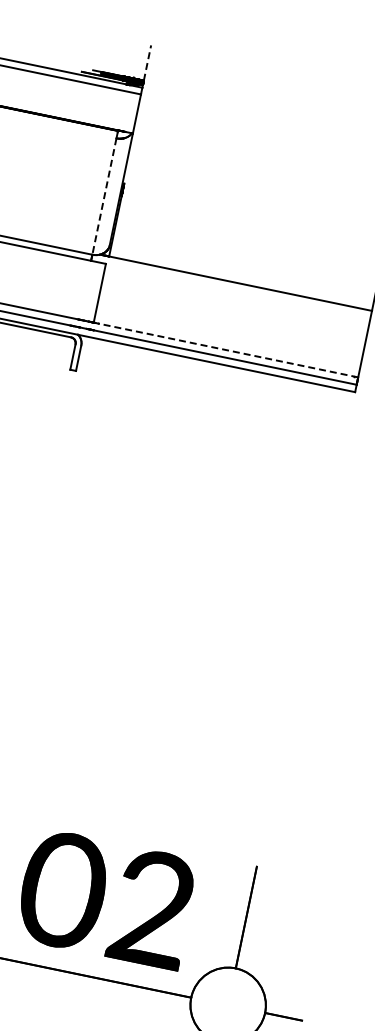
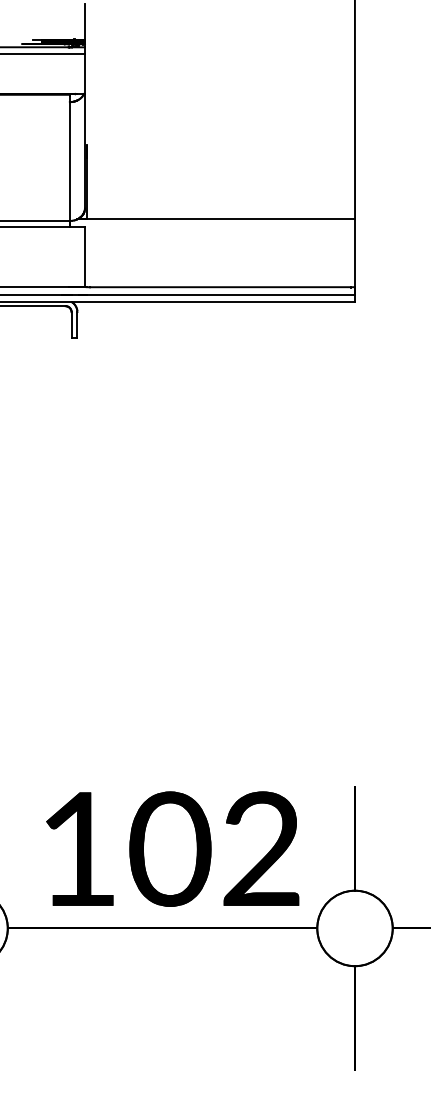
line: (147, 62) -> (84, 21), dashed -> solid
line: (103, 197) -> (69, 162), dashed -> solid
line: (228, 350) -> (222, 287), dashed -> solid

